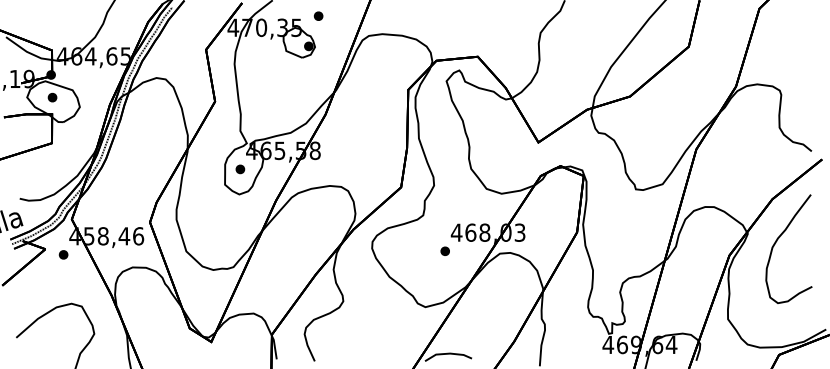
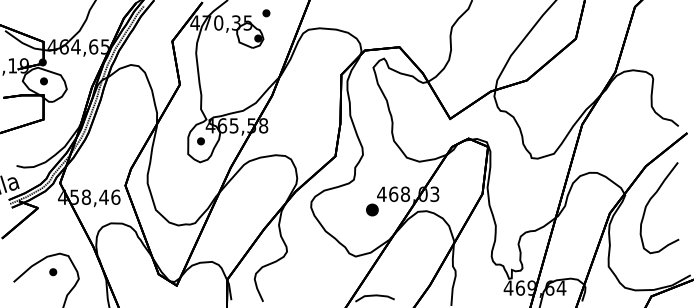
part: (444, 250) -> (371, 209), size x1.6
part: (63, 254) -> (53, 271), moved

